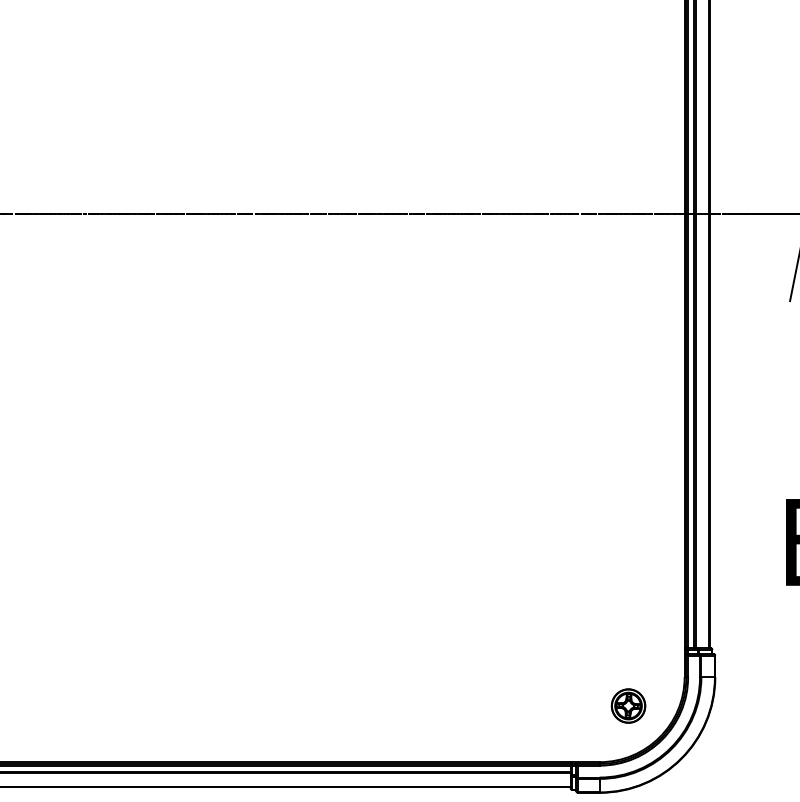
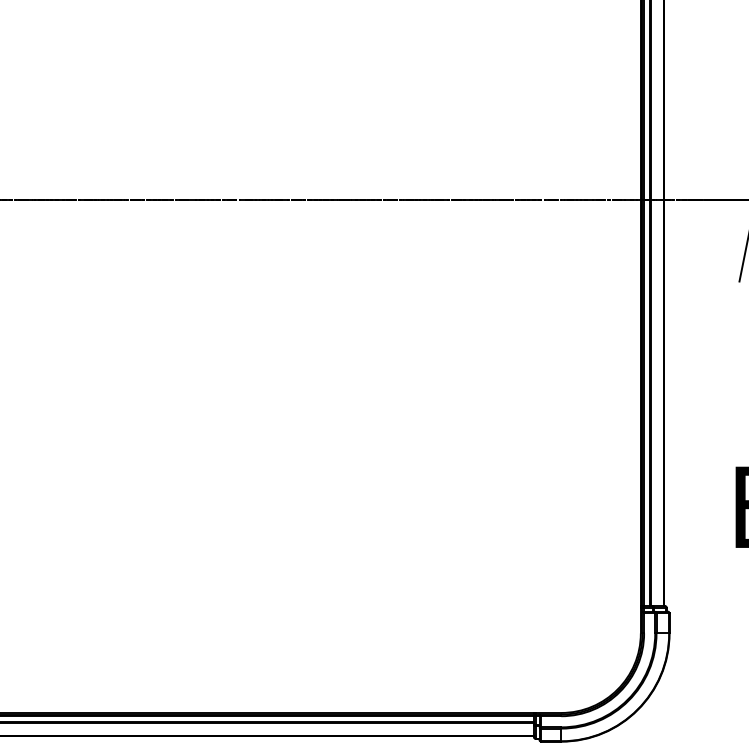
part: (627, 705) -> (587, 659), removed

